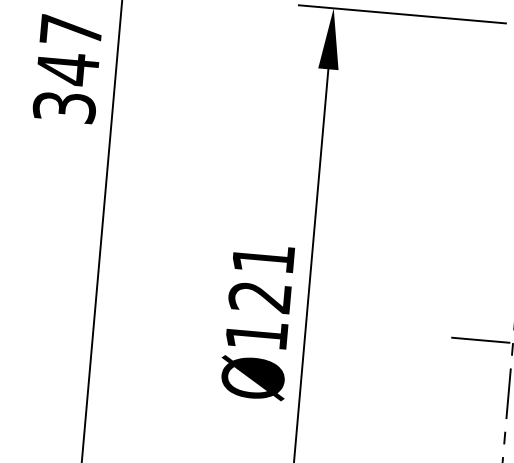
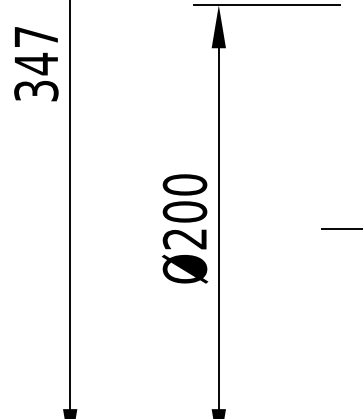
text: (259, 296) -> (184, 211), Ø121 -> Ø200

